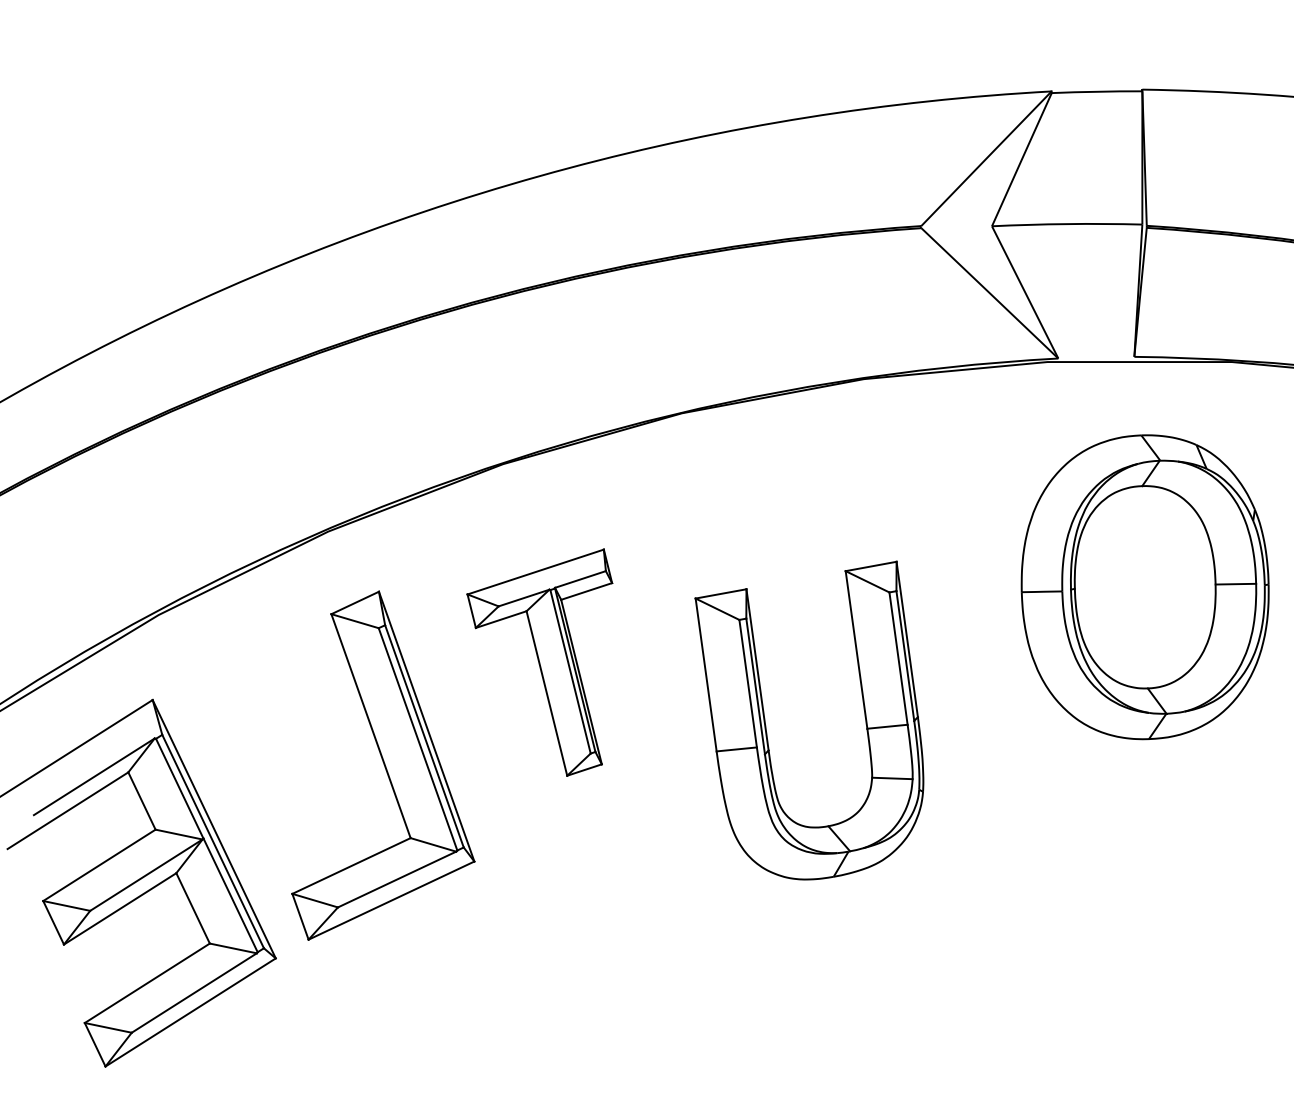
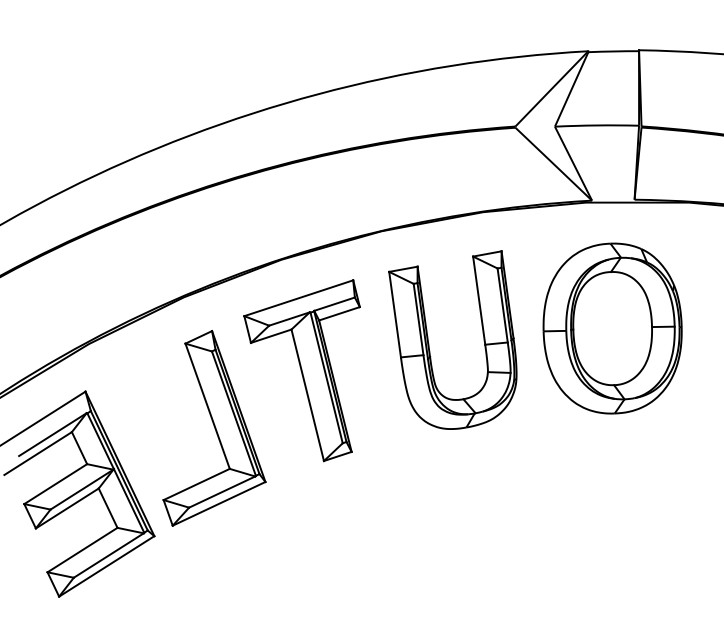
part: (1144, 587) -> (612, 328), moved
part: (538, 662) -> (301, 370), size x1.43
part: (767, 726) -> (429, 343), moved

